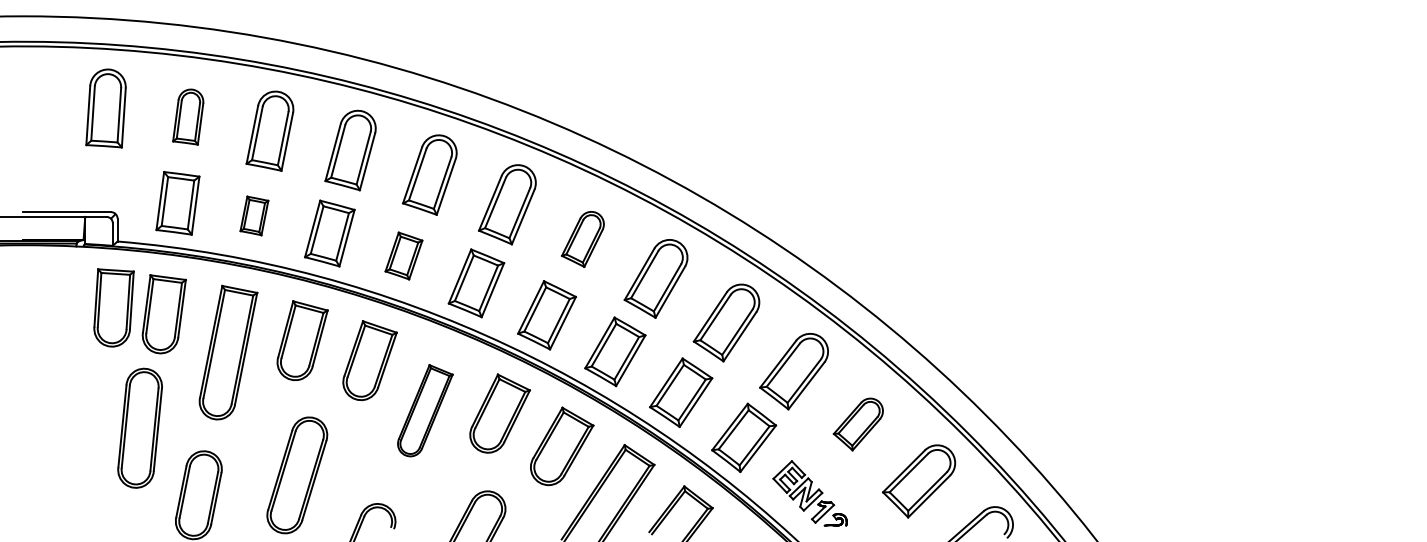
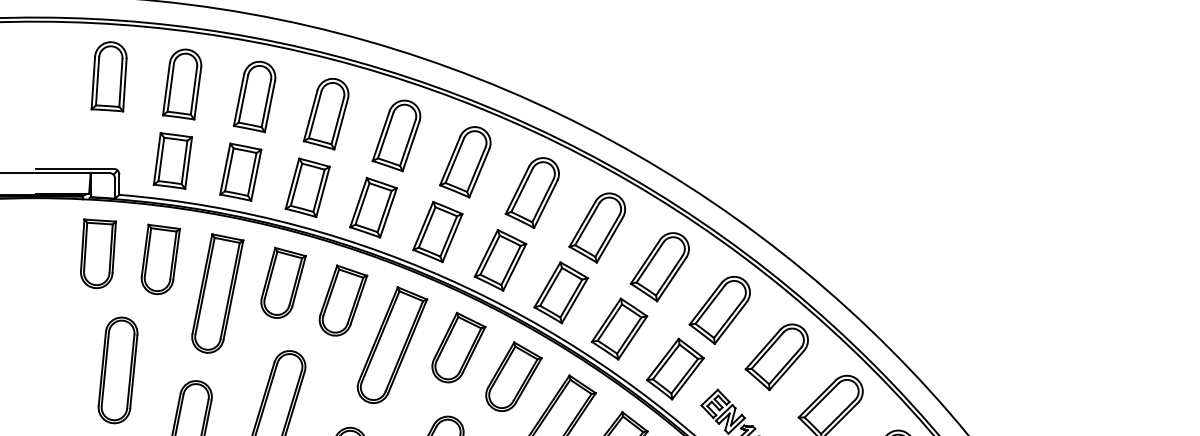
part: (187, 116) -> (181, 83), size x1.43
part: (254, 215) -> (240, 171), size x1.67
part: (582, 239) -> (532, 193), size x1.43
part: (403, 255) -> (373, 207), size x1.43
part: (113, 307) -> (97, 253), moved
part: (425, 410) -> (392, 344), size x1.43
part: (858, 424) -> (776, 357), size x1.43
part: (139, 427) -> (117, 369), moved

